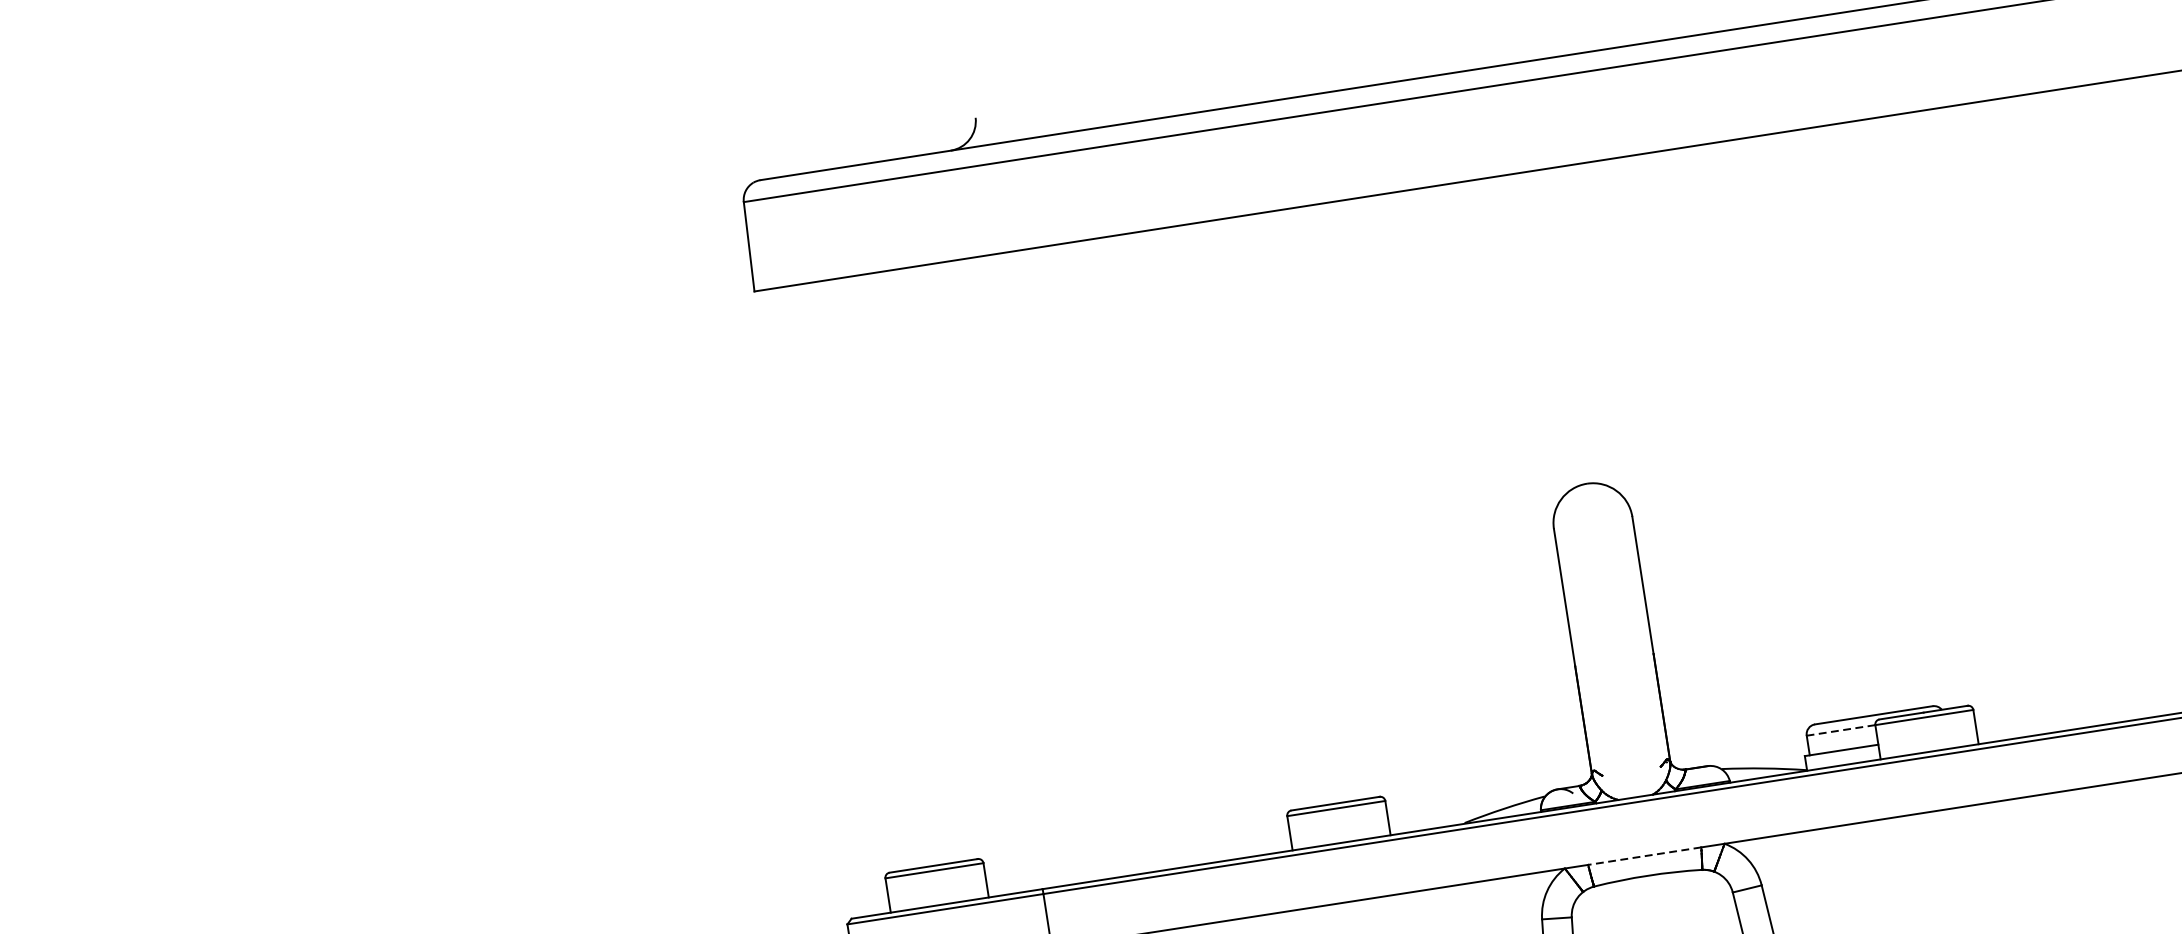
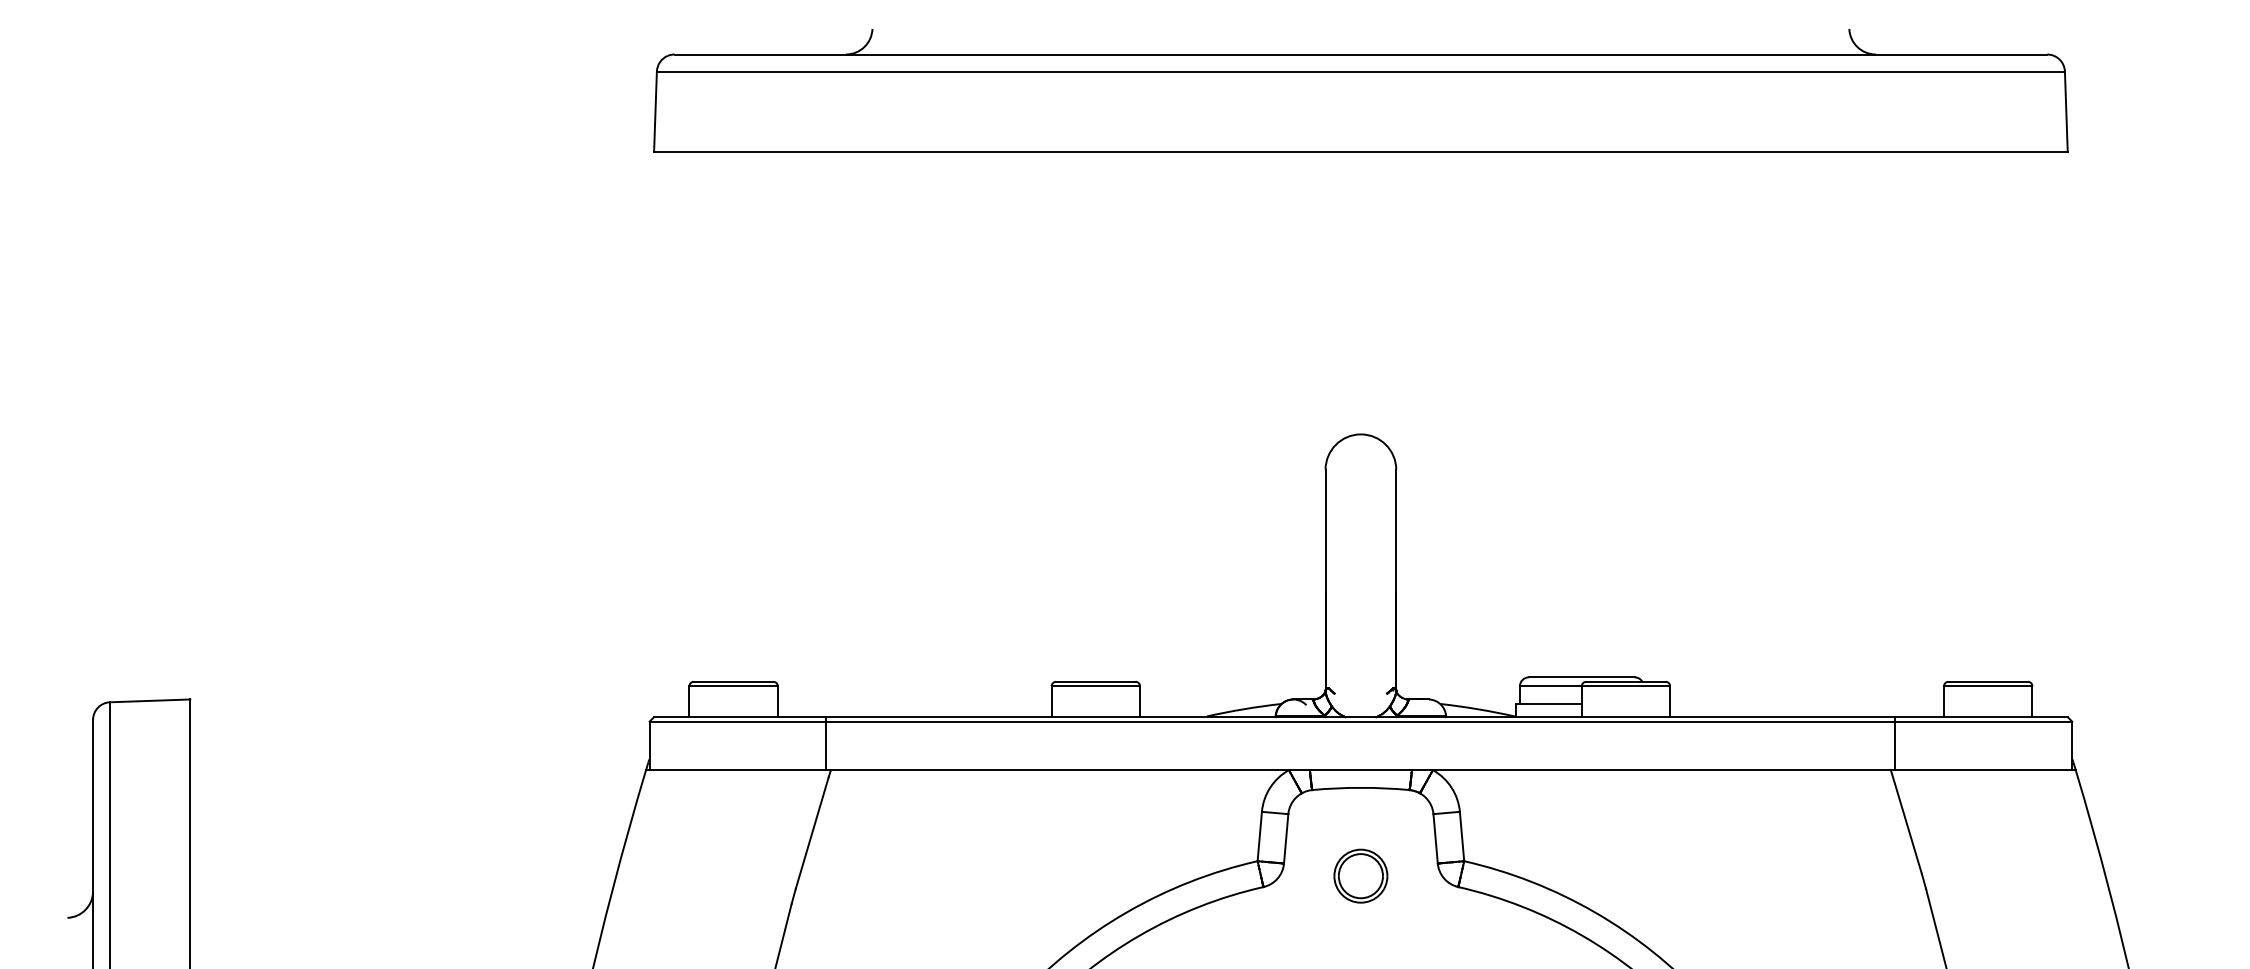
line: (1840, 730) -> (1550, 686), dashed -> solid
line: (1644, 856) -> (1360, 770), dashed -> solid

